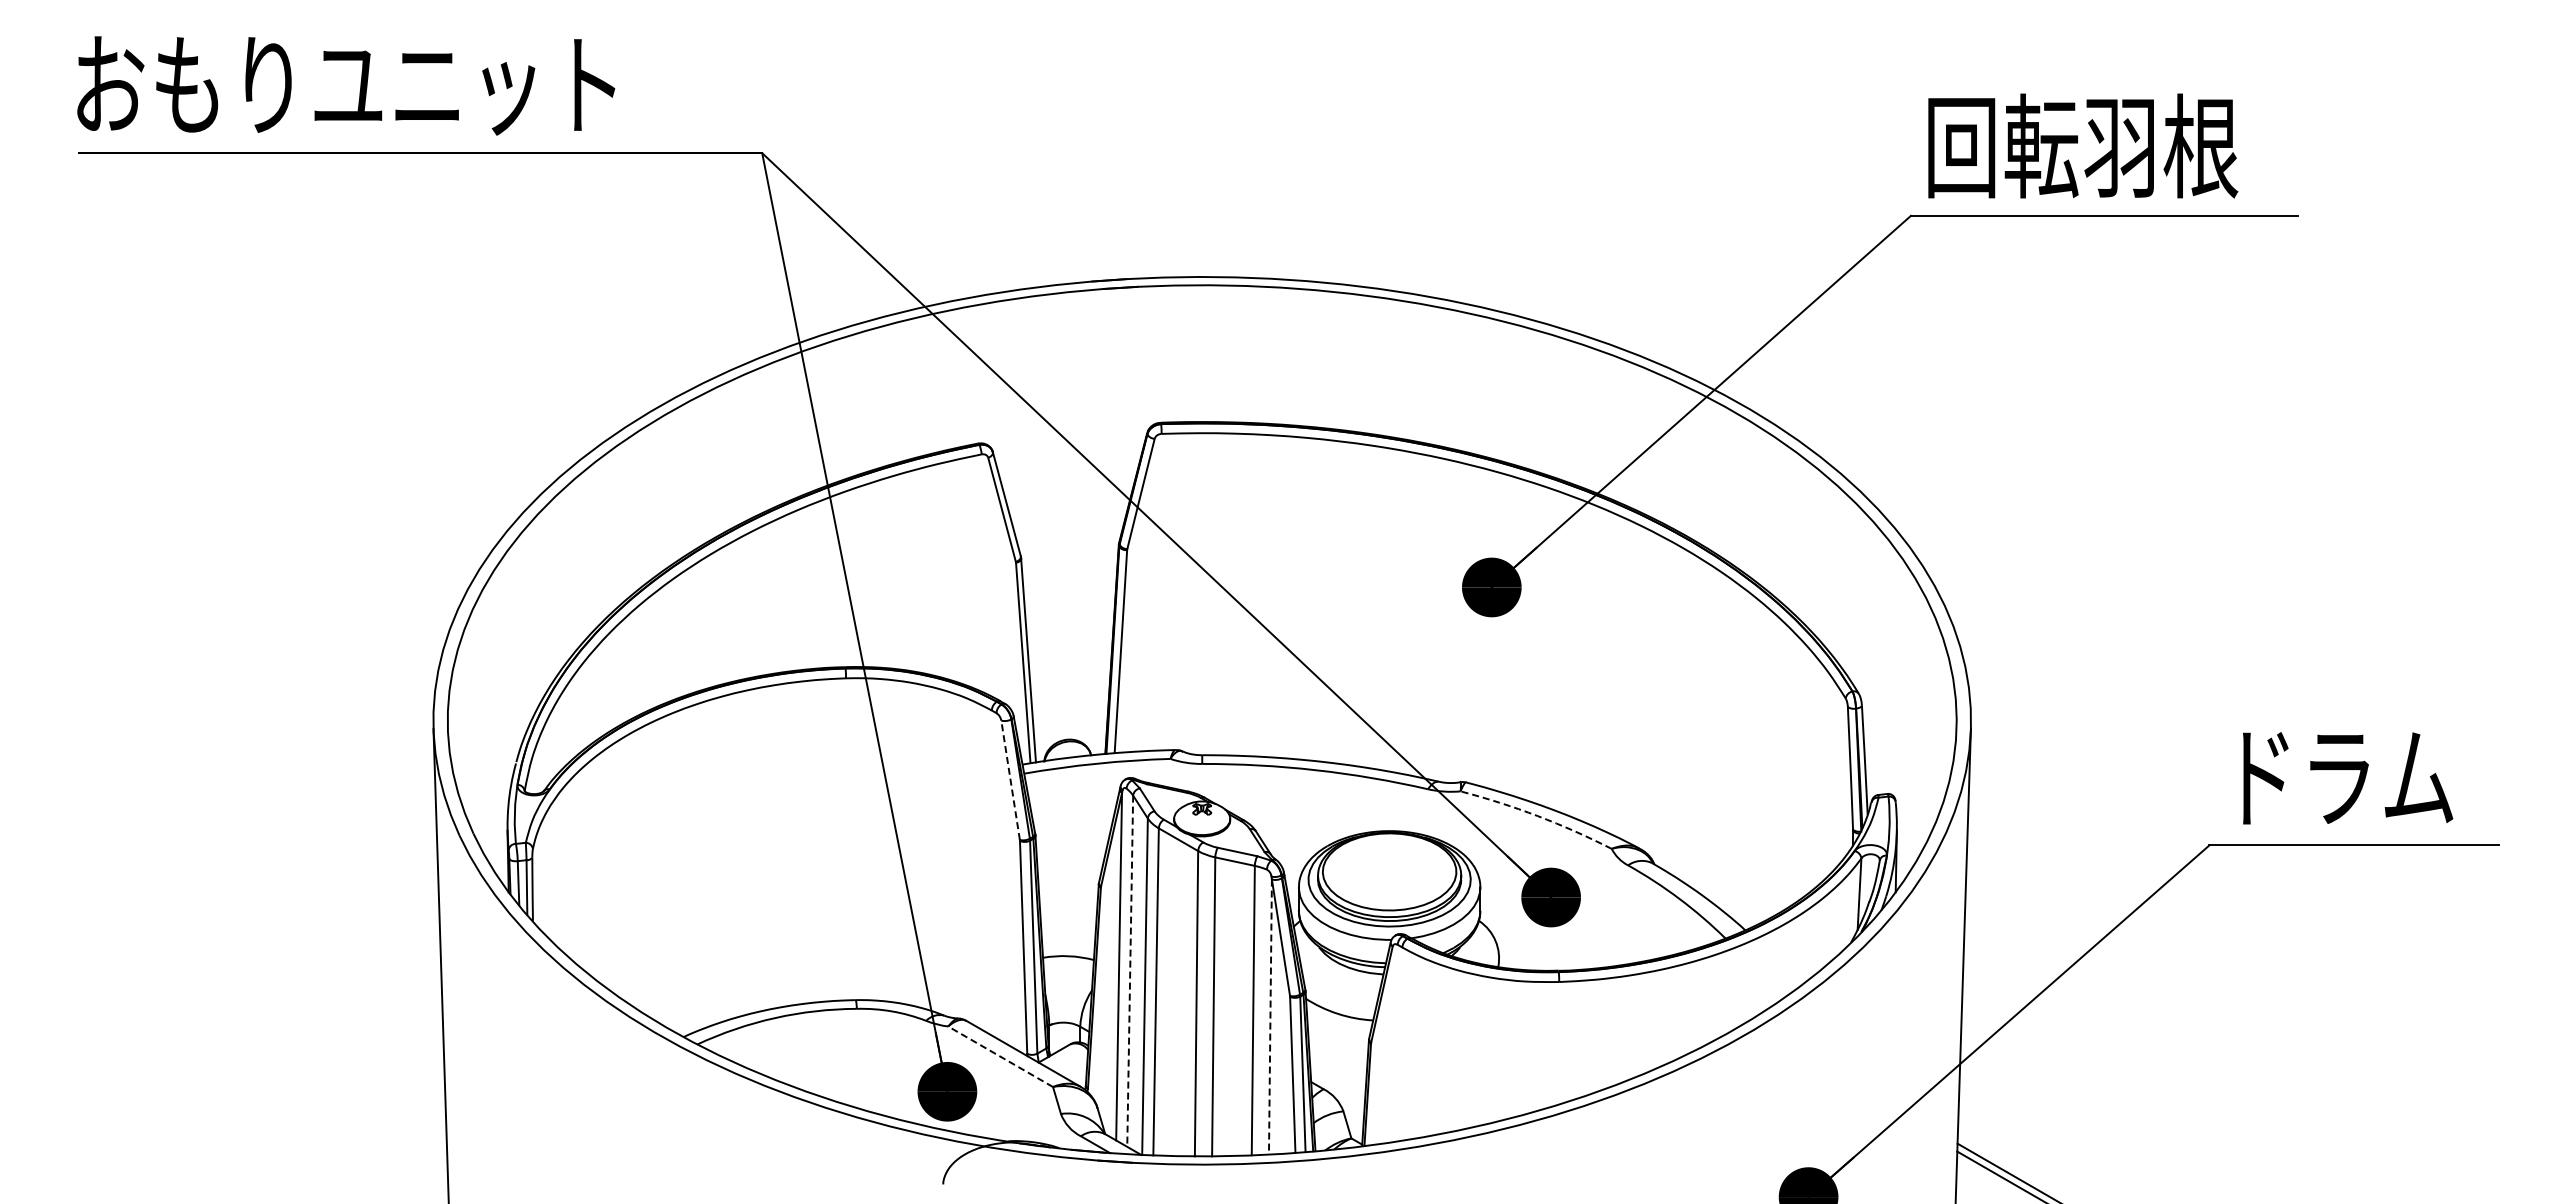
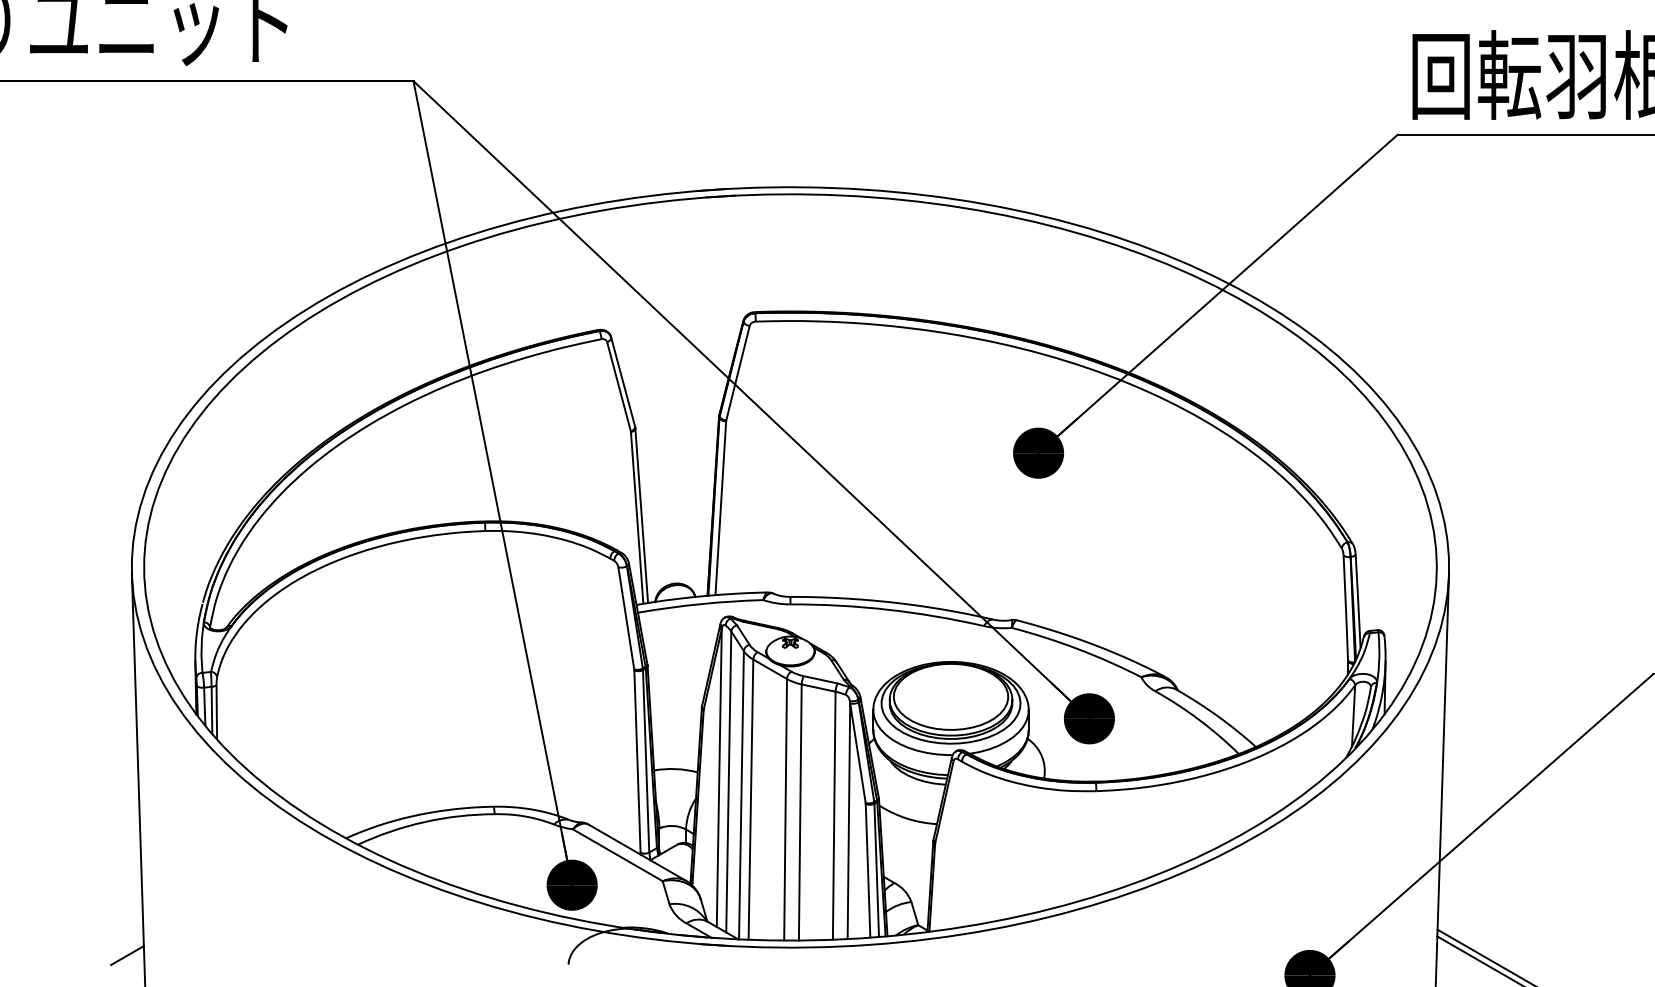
line: (1010, 779) -> (626, 617), dashed -> solid
arc: (1537, 816) -> (1077, 649), dashed -> solid
line: (1130, 971) -> (729, 782), dashed -> solid
line: (1270, 1017) -> (848, 821), dashed -> solid
line: (1000, 1056) -> (617, 855), dashed -> solid
line: (428, 1173) -> (127, 955), added

